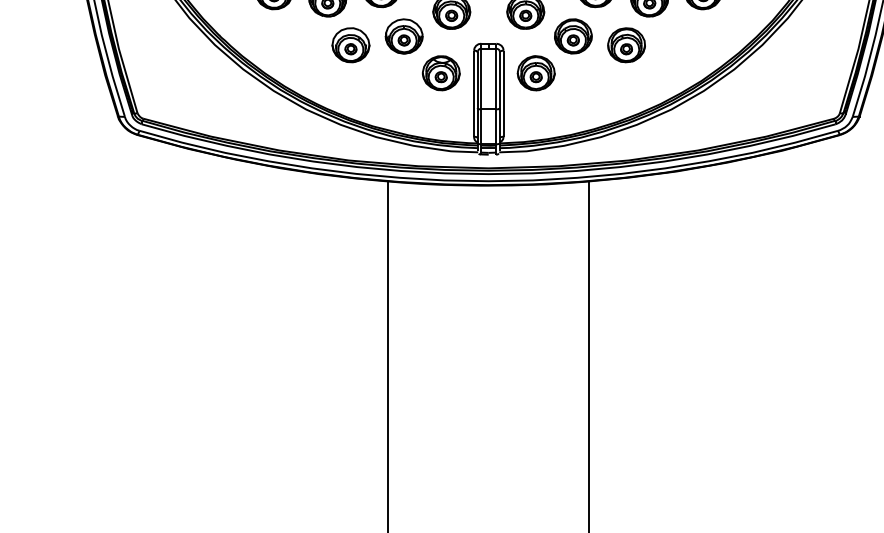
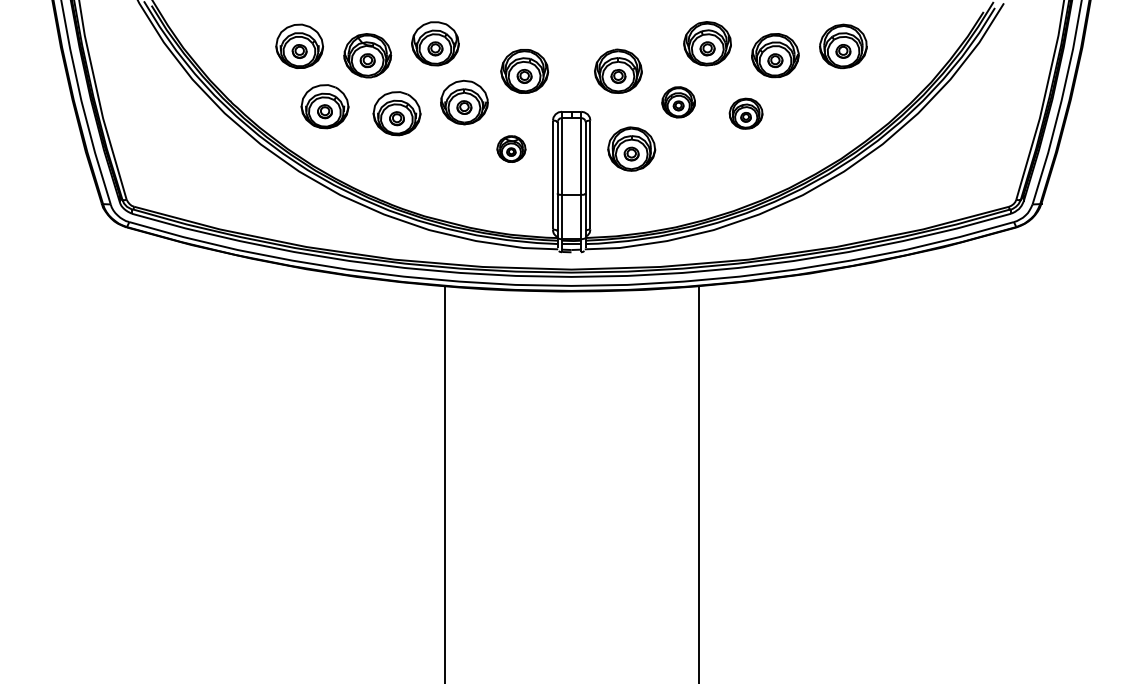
part: (573, 35) -> (678, 101), size x0.7
part: (293, 39) -> (324, 106), added
part: (626, 45) -> (745, 113), size x0.7
part: (441, 72) -> (511, 148), size x0.6

